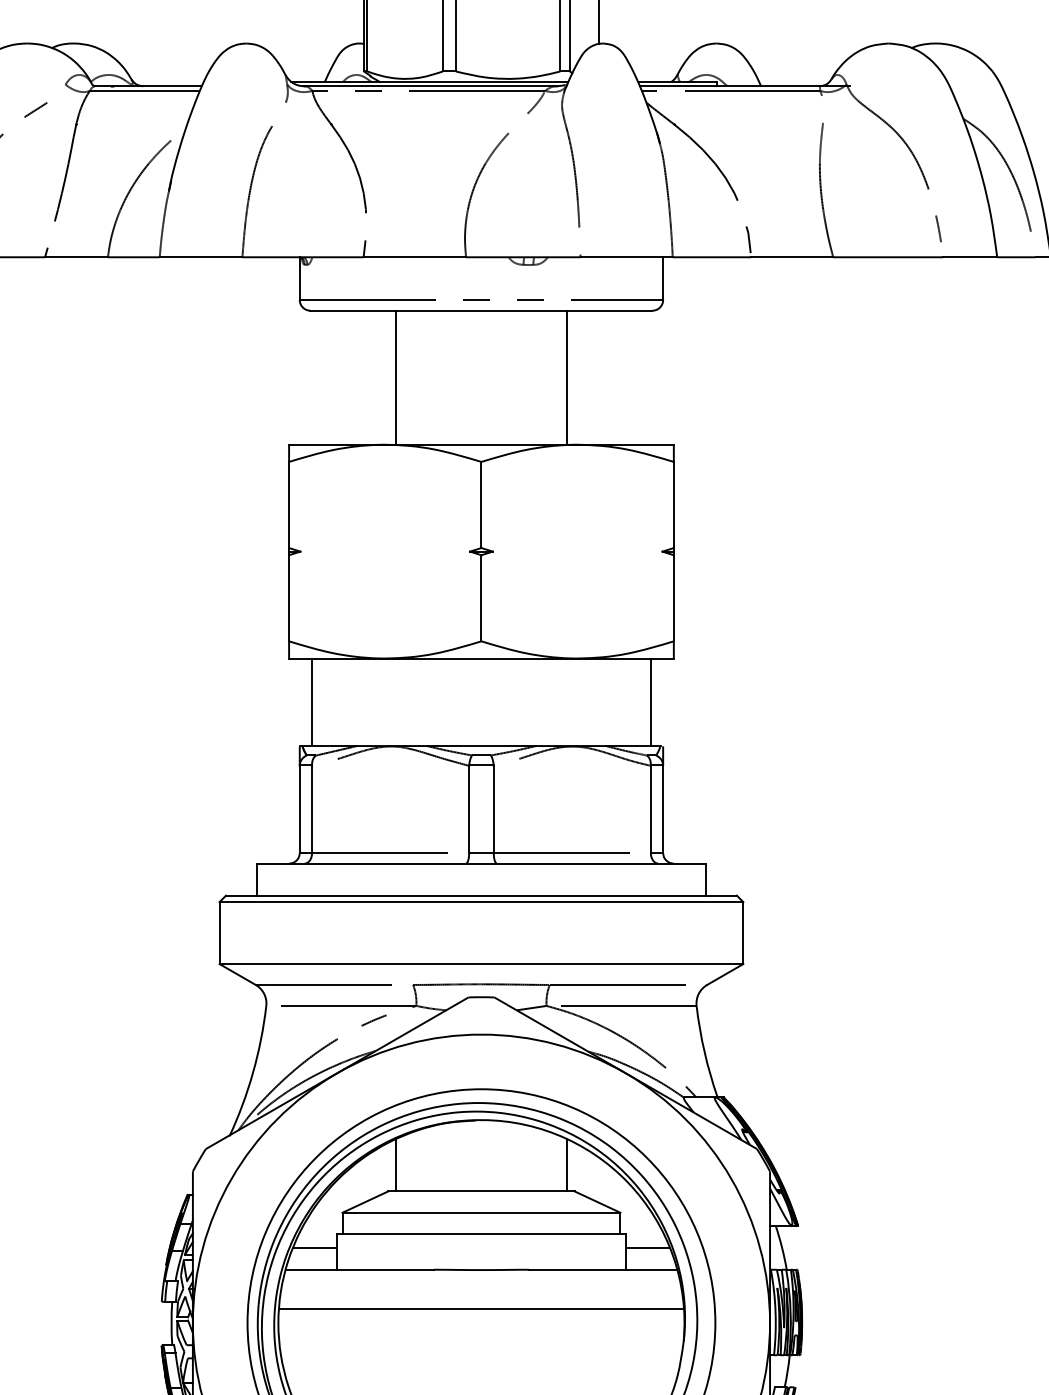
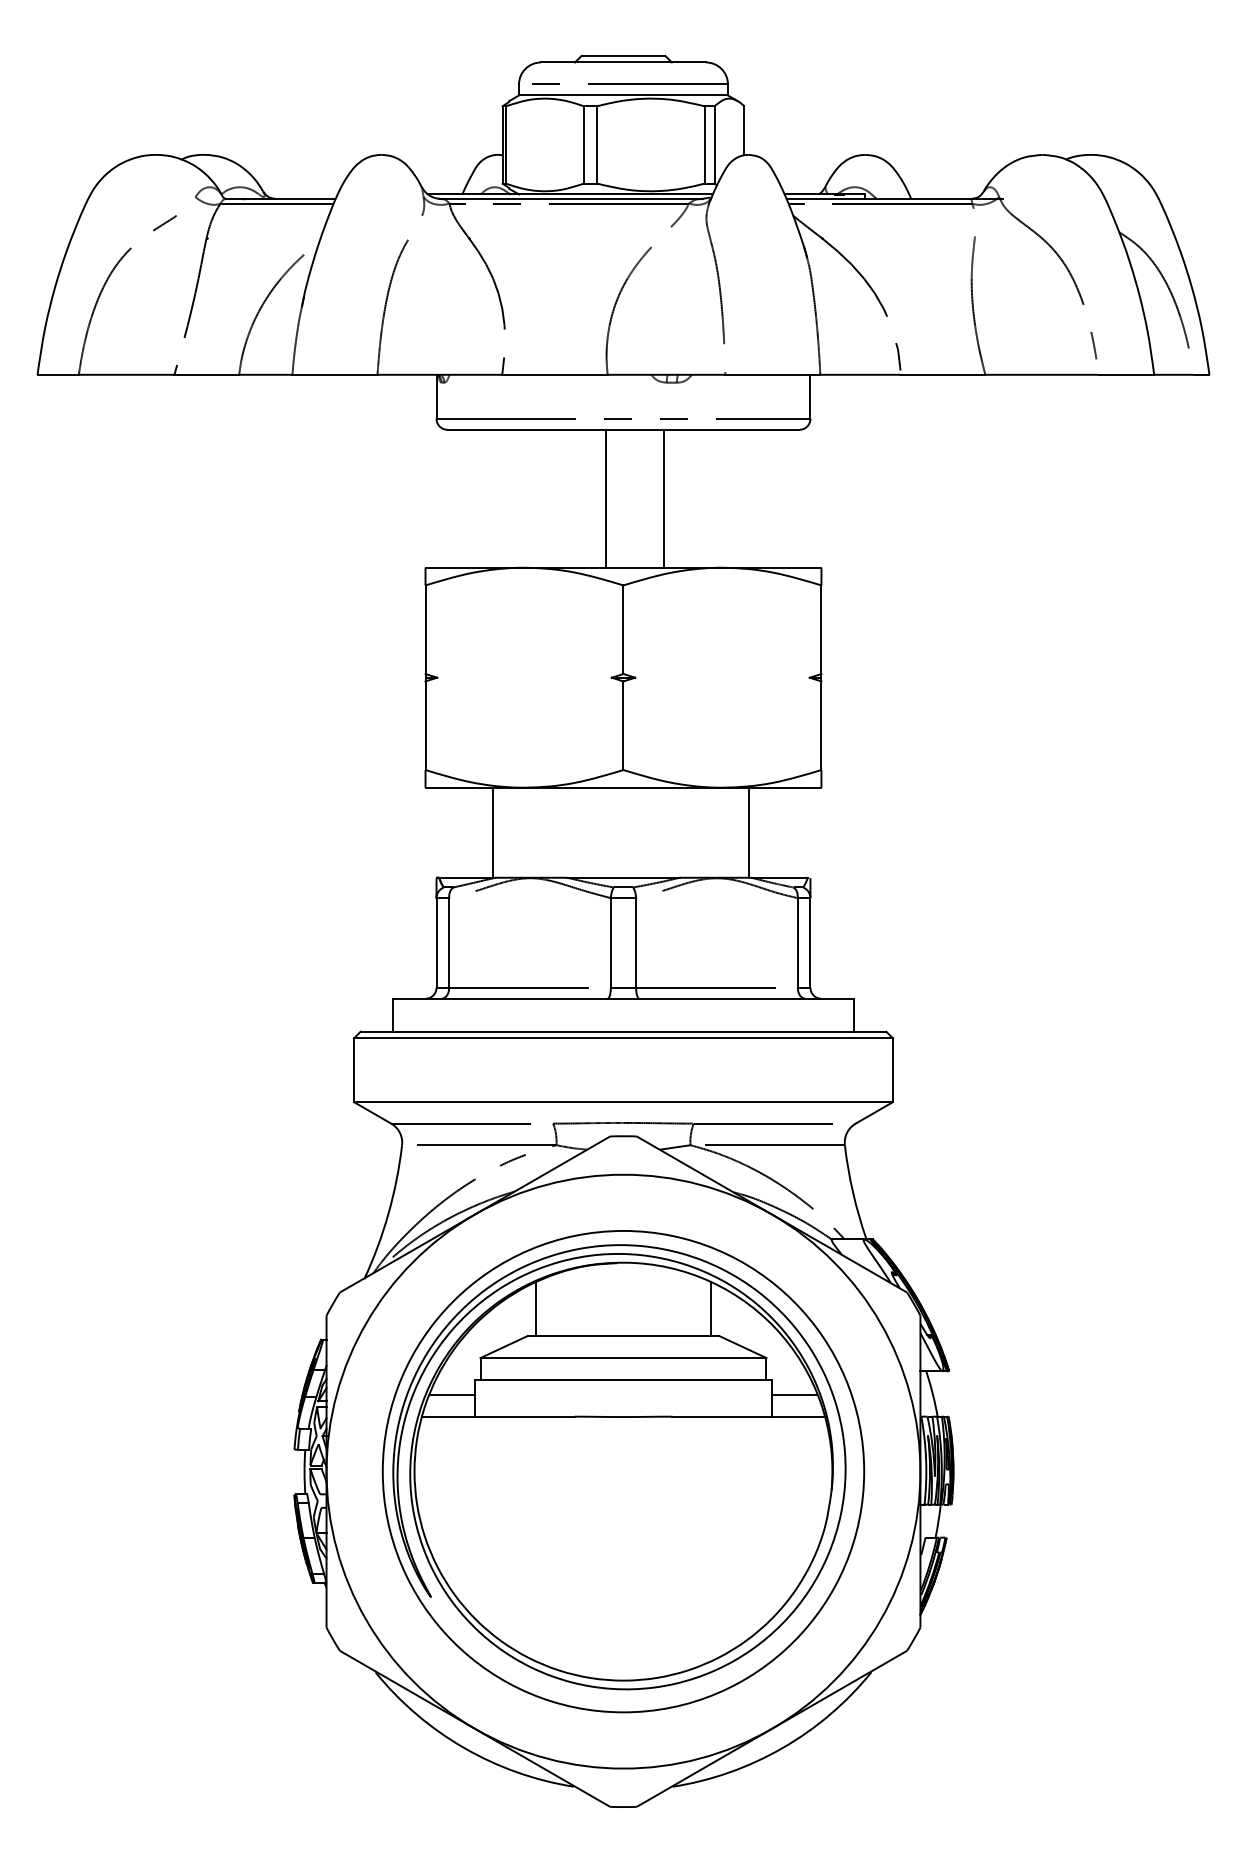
line: (395, 377) -> (605, 498), moved
line: (566, 377) -> (664, 498), moved
line: (311, 702) -> (492, 832), moved
line: (651, 702) -> (749, 832), moved
line: (481, 1308) -> (623, 1456), removed

